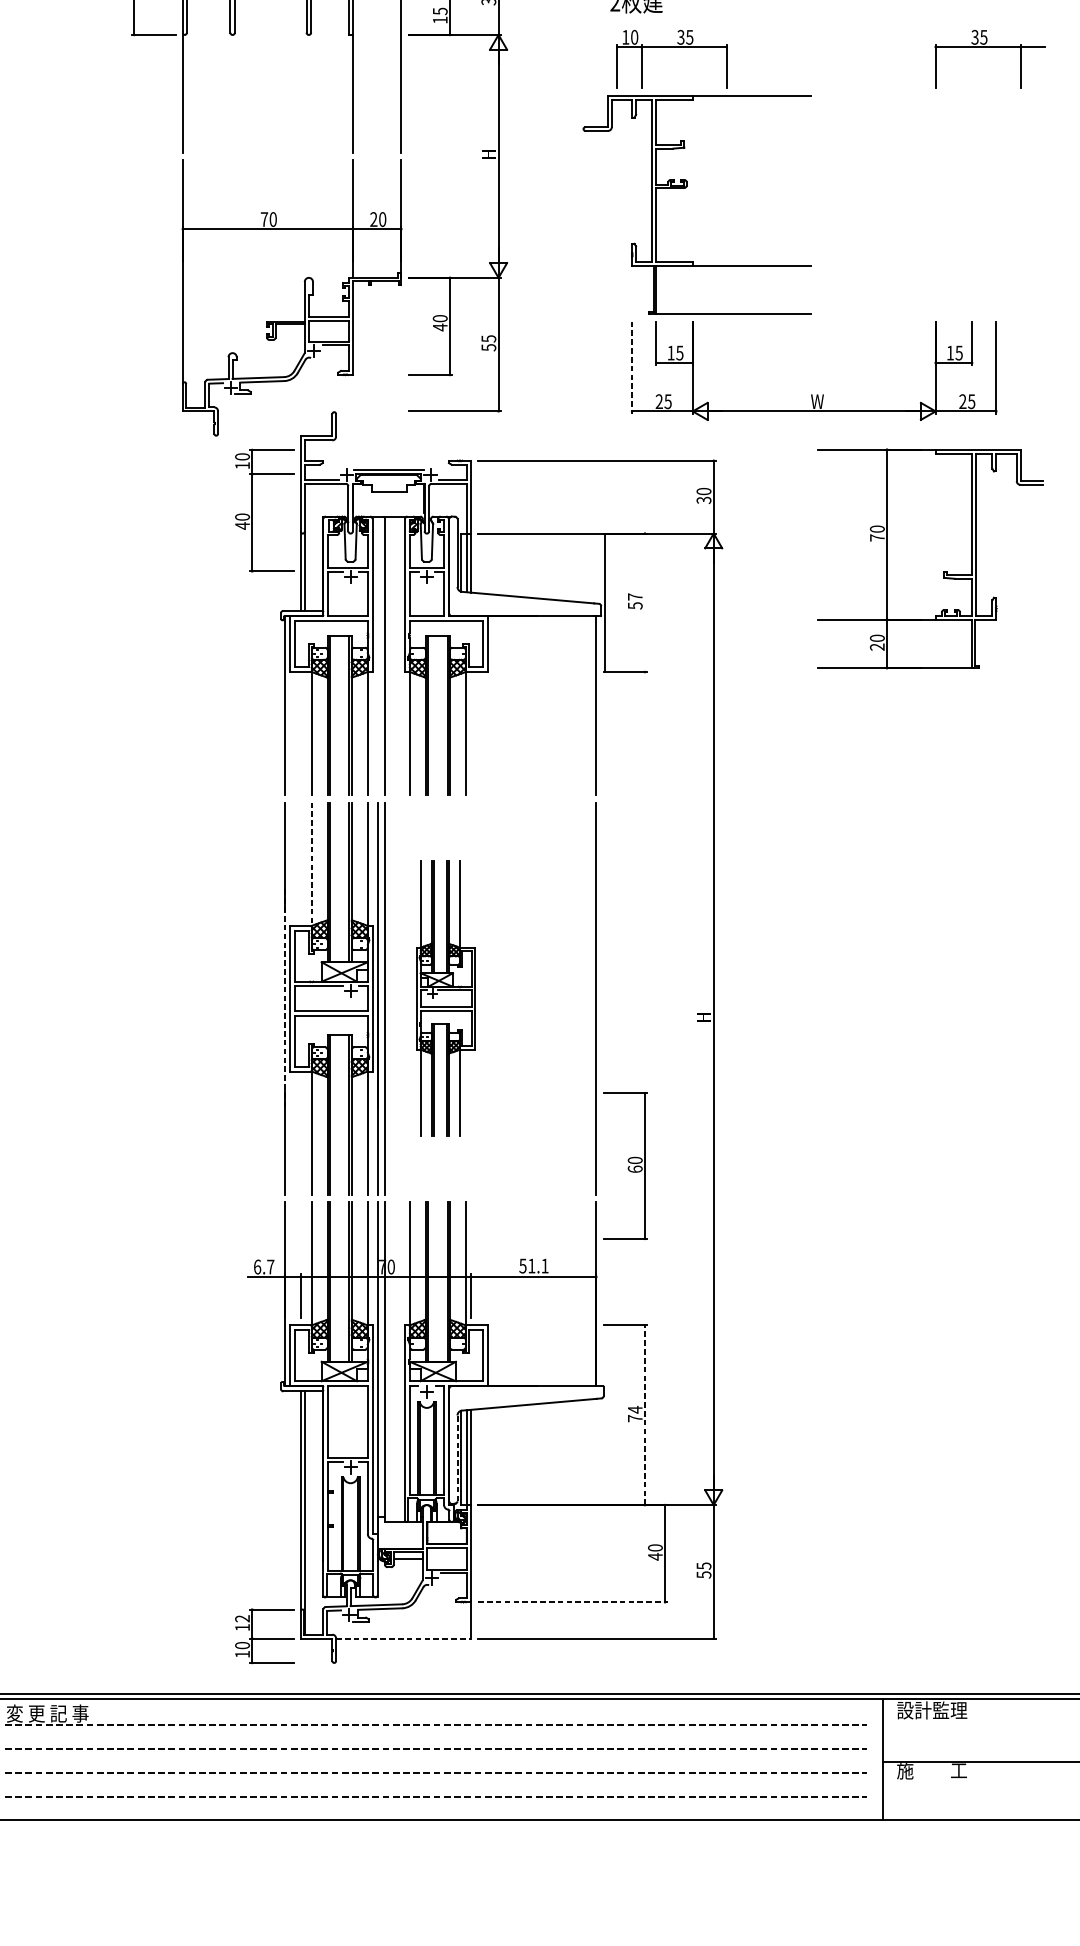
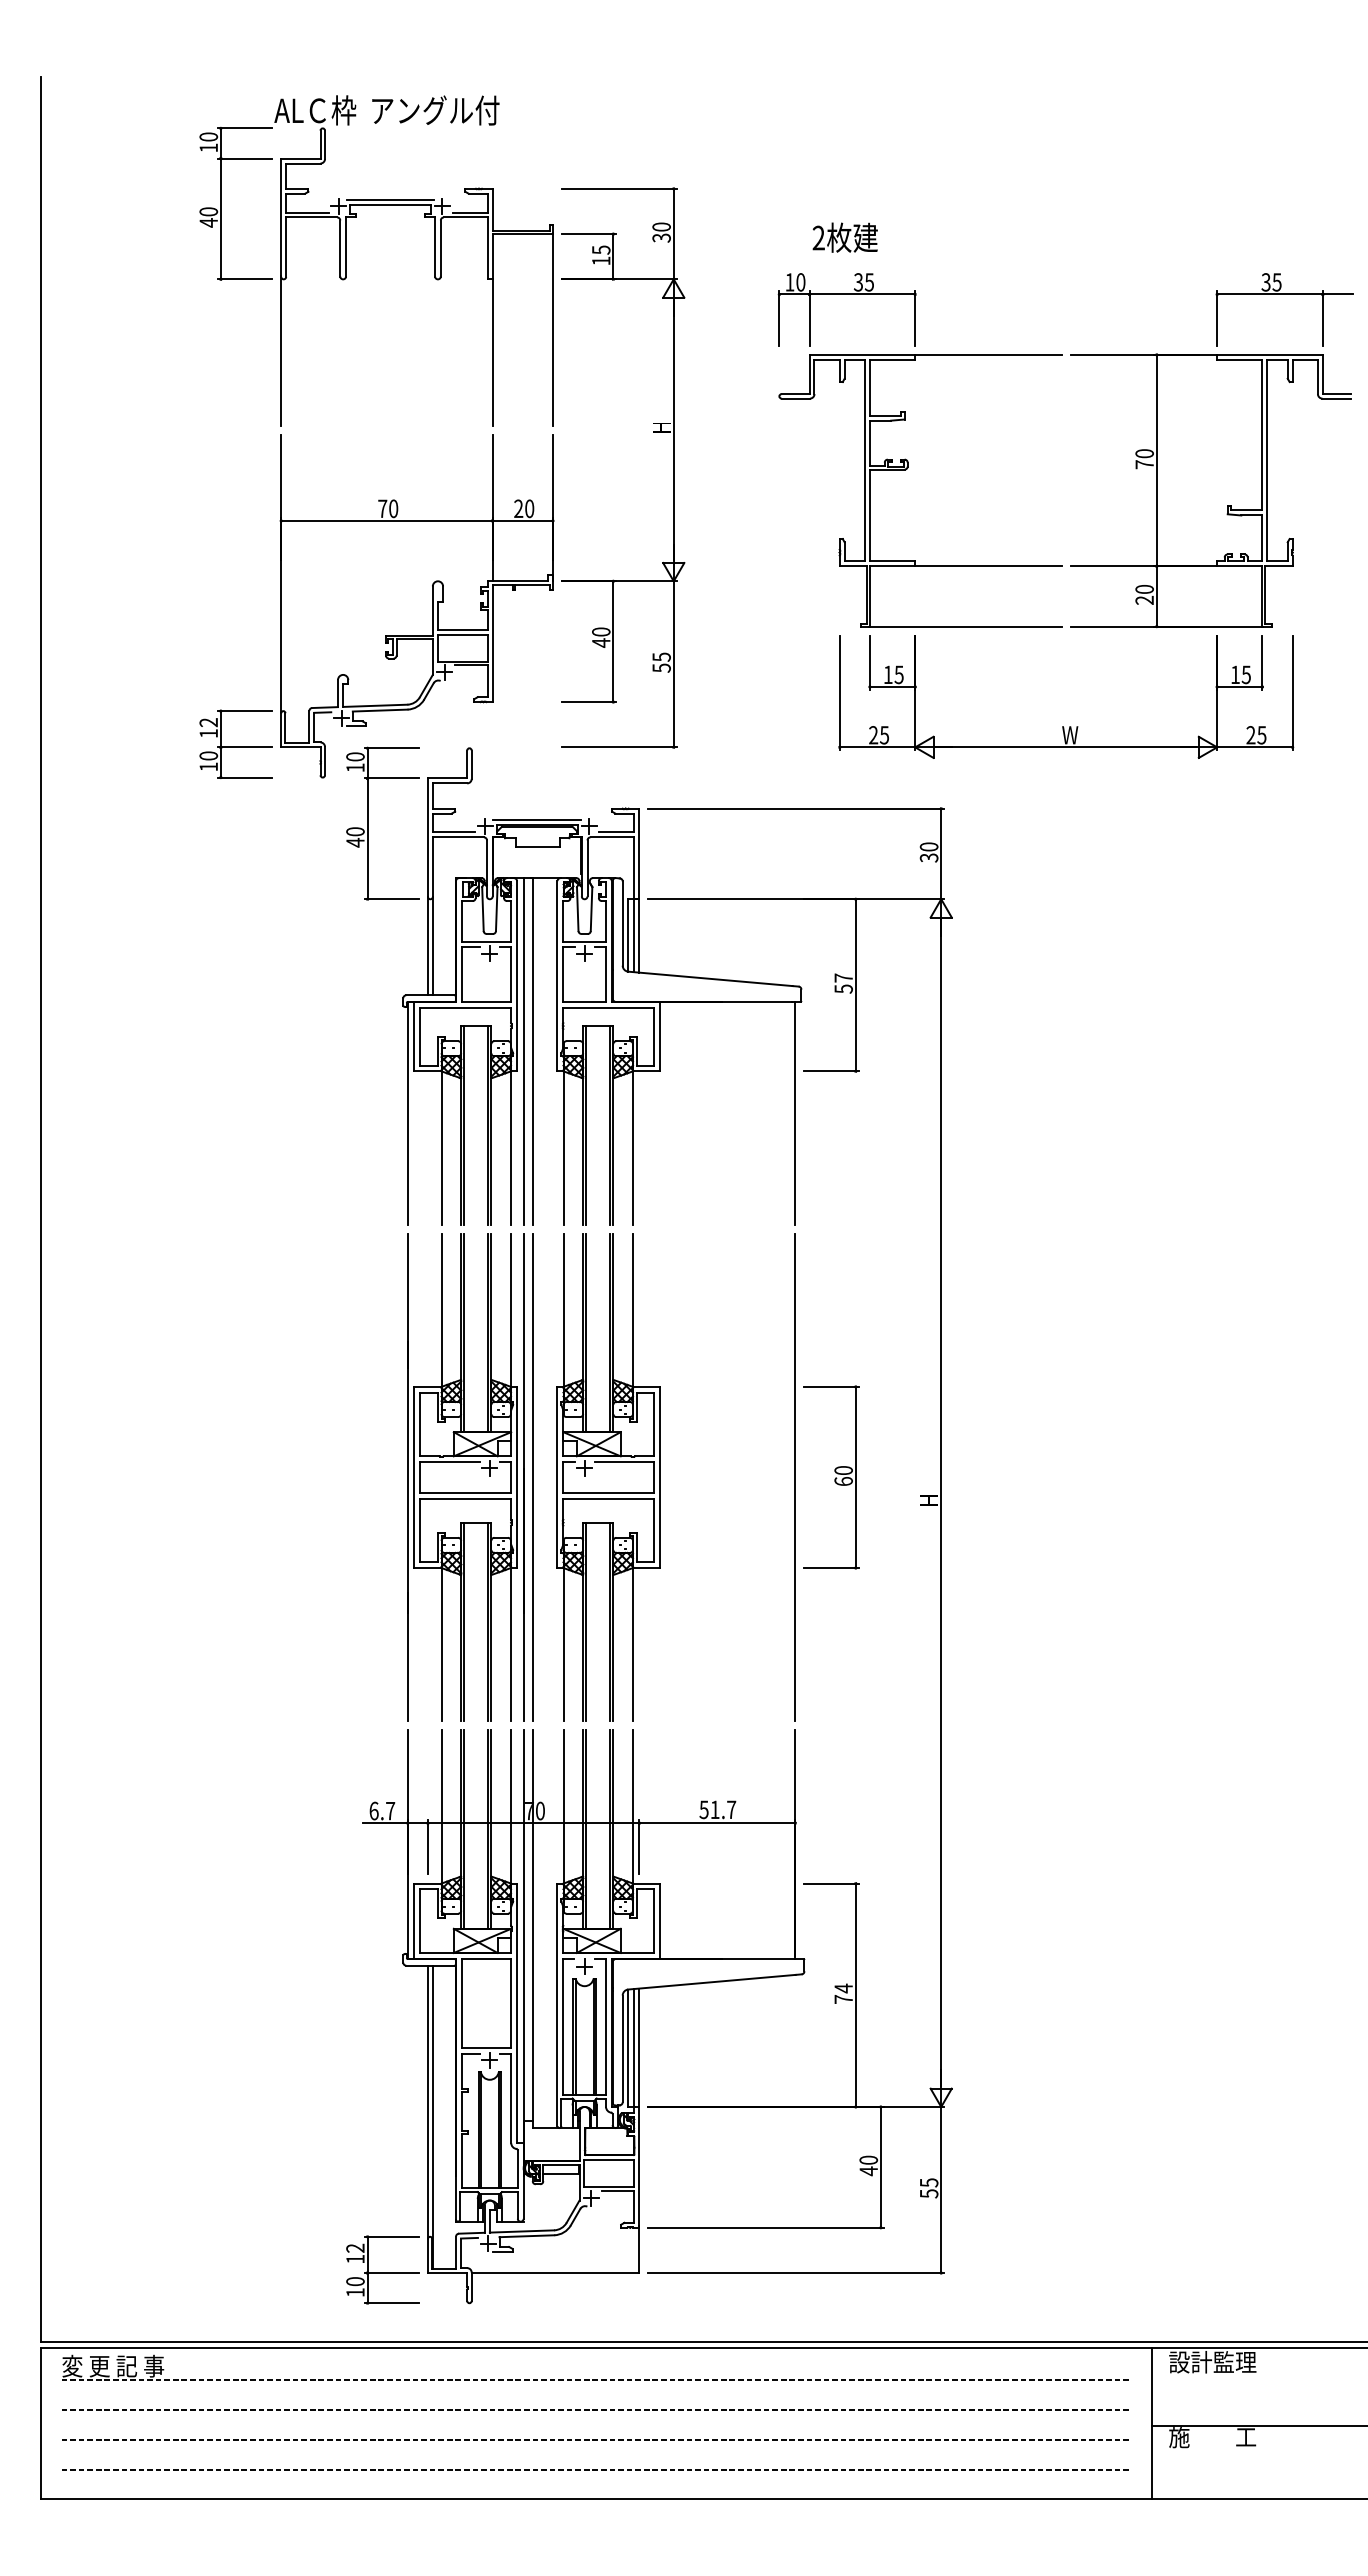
part: (671, 47) -> (846, 294), moved
line: (631, 368) -> (839, 693), dashed -> solid
part: (146, 408) -> (235, 743), added
part: (253, 510) -> (368, 823), moved
part: (930, 558) -> (1210, 490), moved
line: (604, 602) -> (855, 985), moved
line: (377, 656) -> (523, 1051), added
line: (311, 865) -> (441, 1311), dashed -> solid
line: (284, 998) -> (407, 1477), dashed -> solid
part: (446, 998) -> (608, 1477), size x1.43
part: (625, 1166) -> (831, 1477), moved
text: (545, 1265) -> (731, 1809), 51.1 -> 51.7
line: (644, 1415) -> (855, 1995), dashed -> solid
line: (457, 1458) -> (622, 2048), dashed -> solid
line: (573, 1602) -> (766, 2227), dashed -> solid
line: (403, 1639) -> (555, 2273), dashed -> solid

